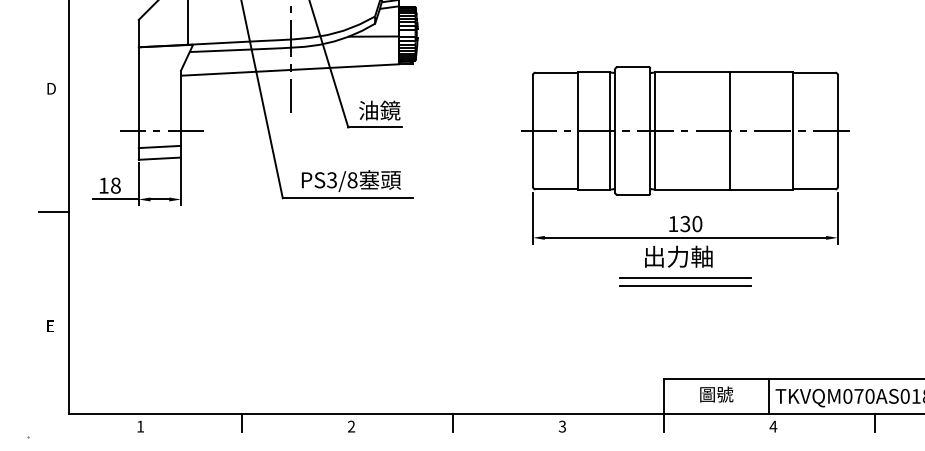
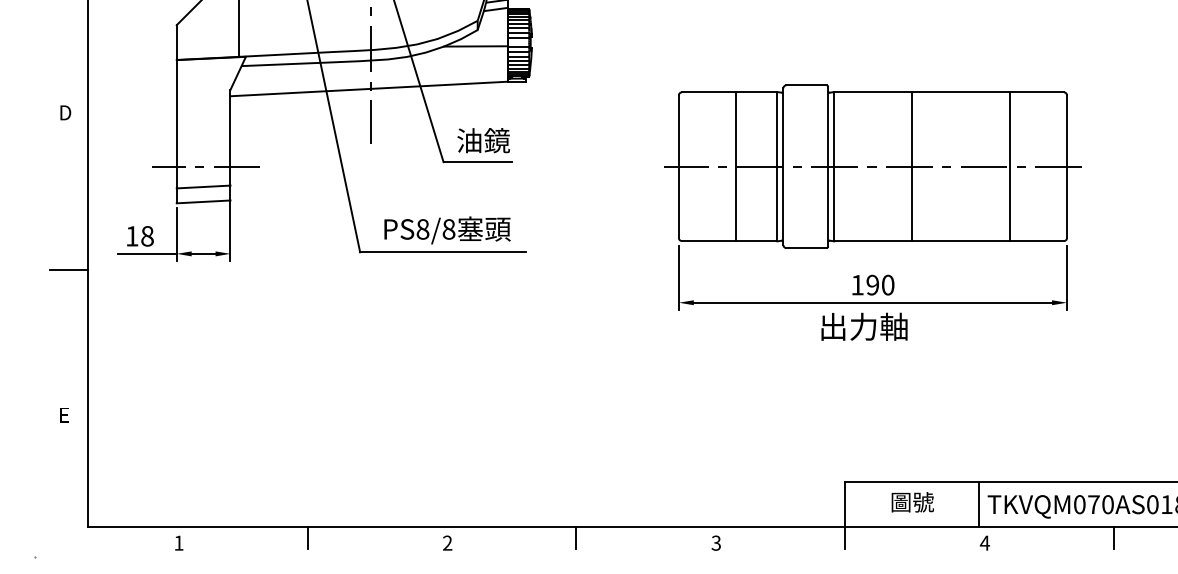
line: (729, 130) -> (911, 166), moved
text: (331, 180) -> (422, 229), PS3/8 -> PS8/8
text: (685, 224) -> (872, 285), 130 -> 190
line: (685, 277) -> (872, 353), removed
line: (685, 285) -> (872, 363), removed

